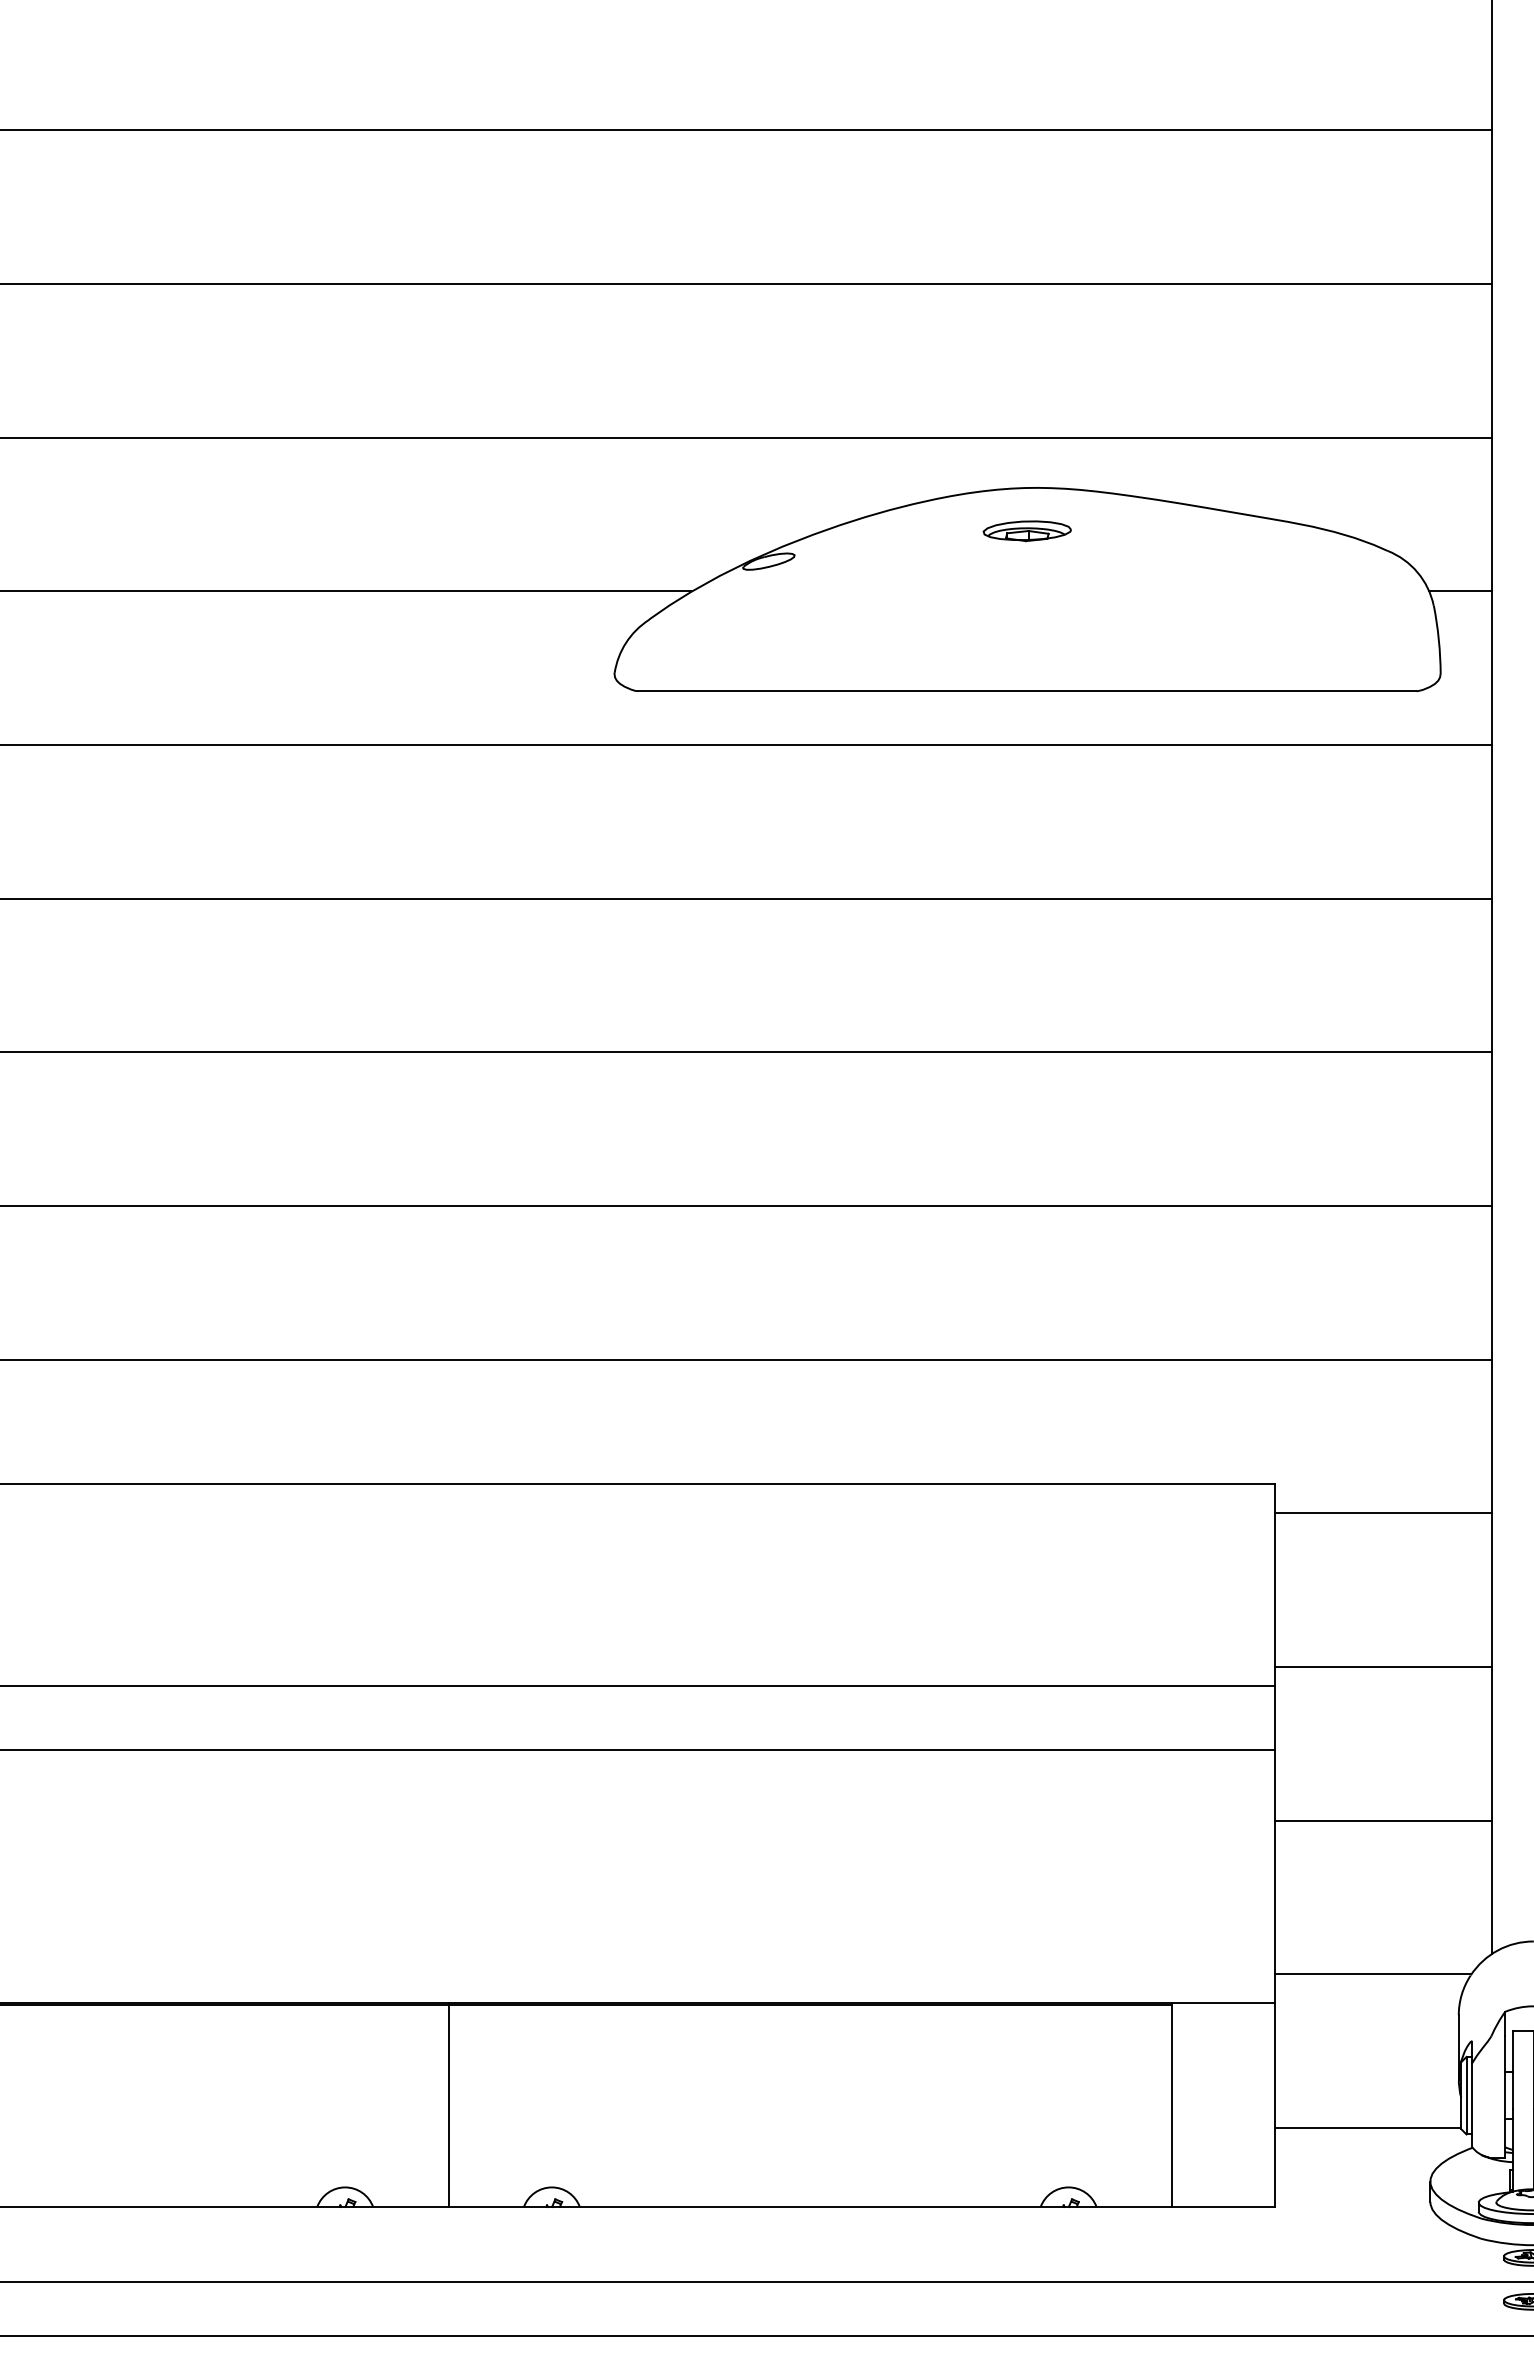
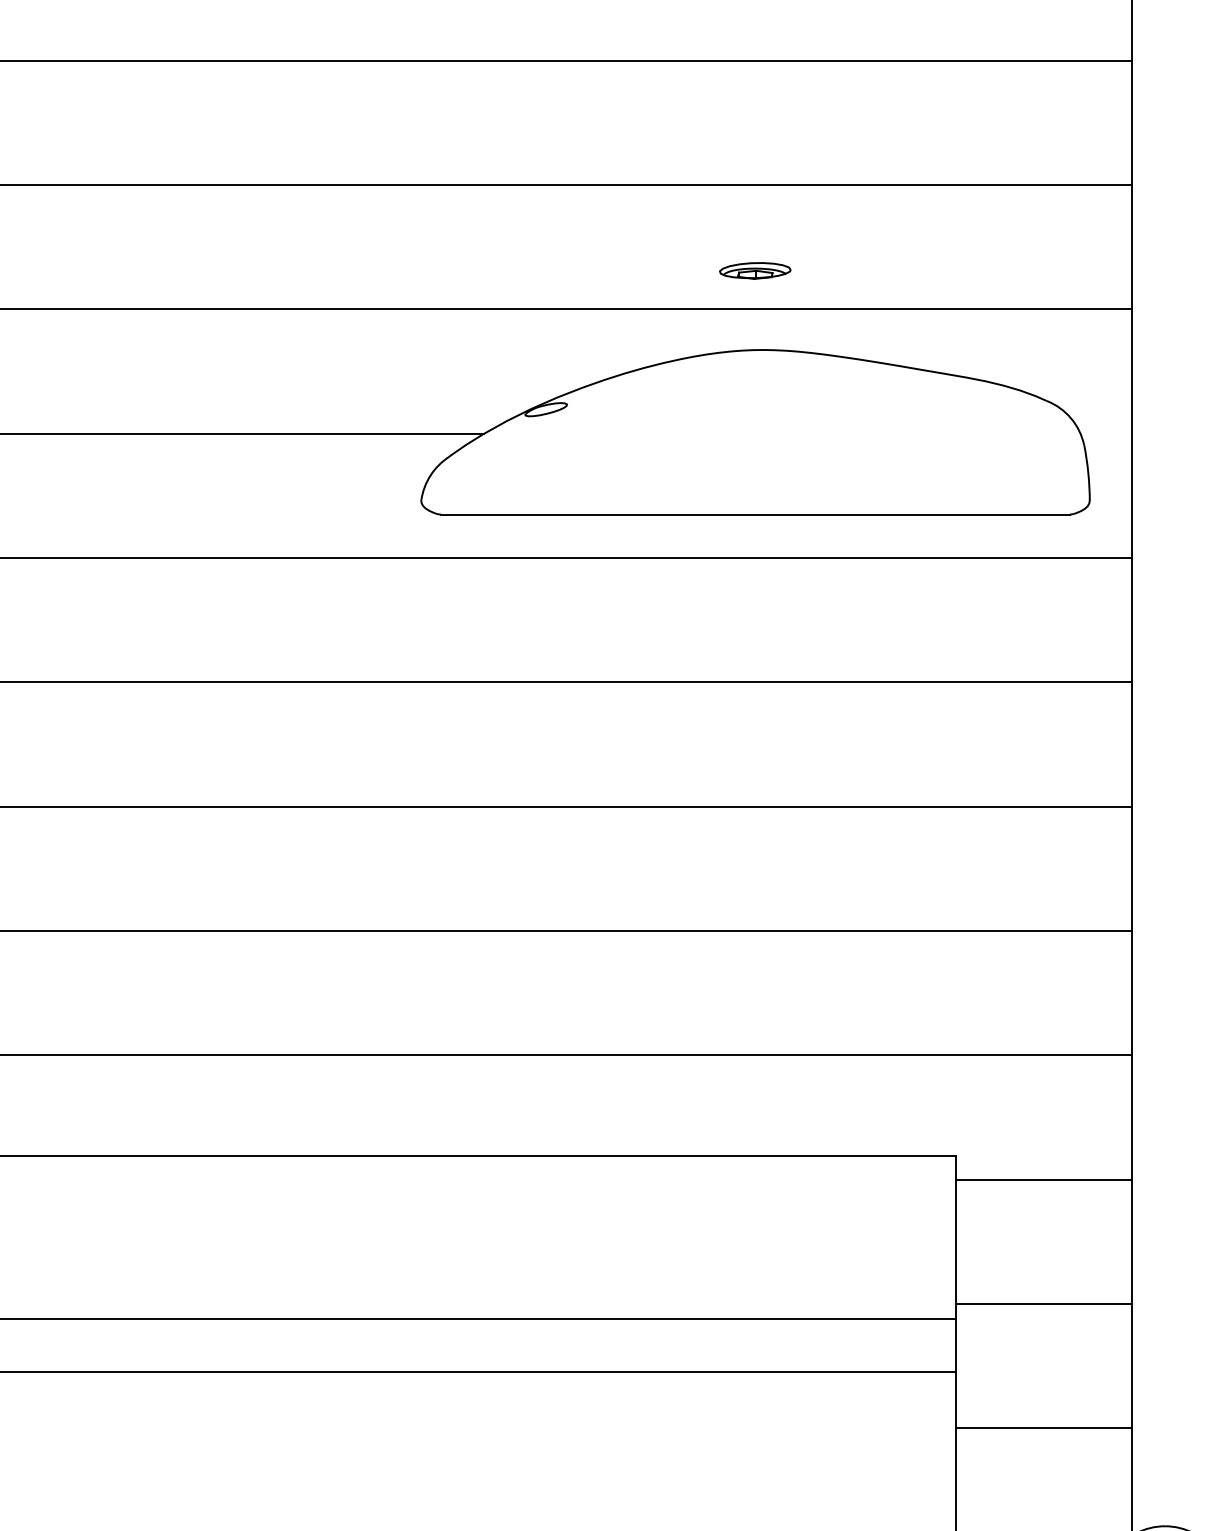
part: (1026, 531) -> (754, 271), moved
line: (1460, 591) -> (1105, 433), removed

